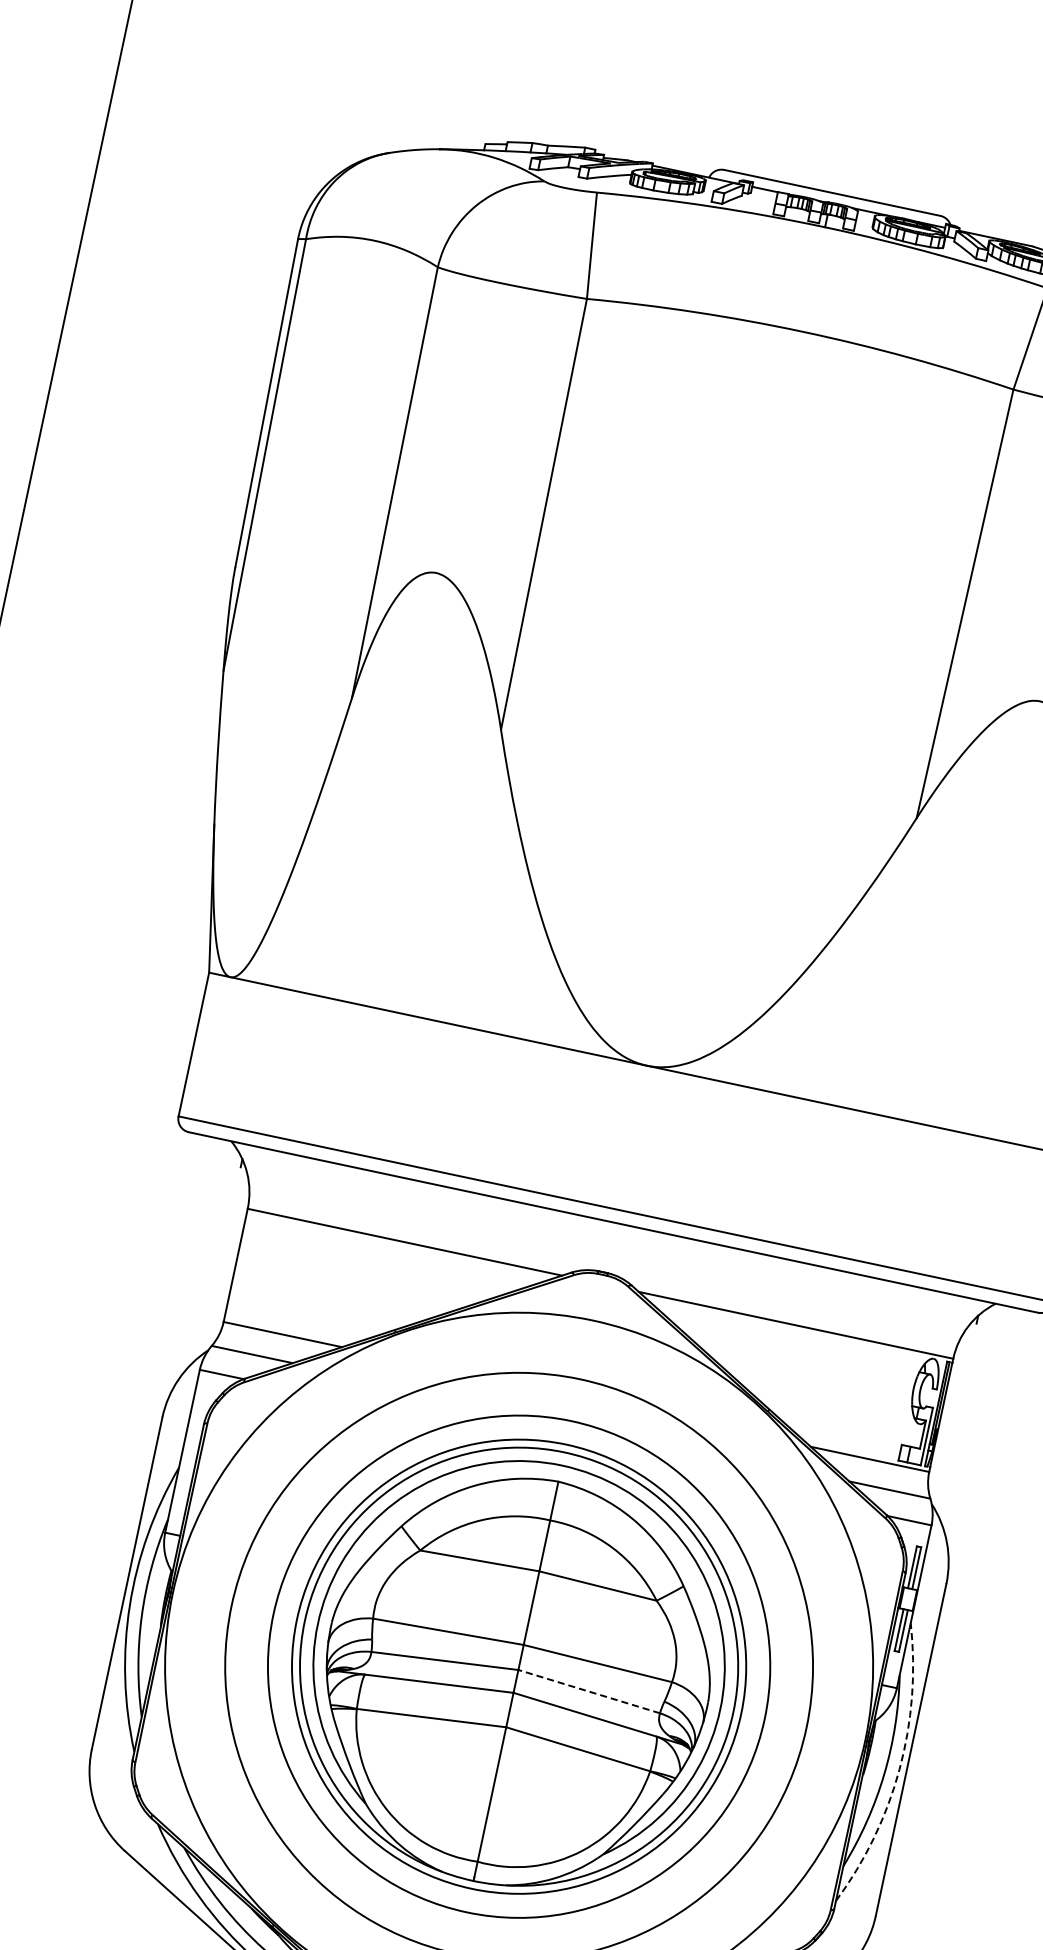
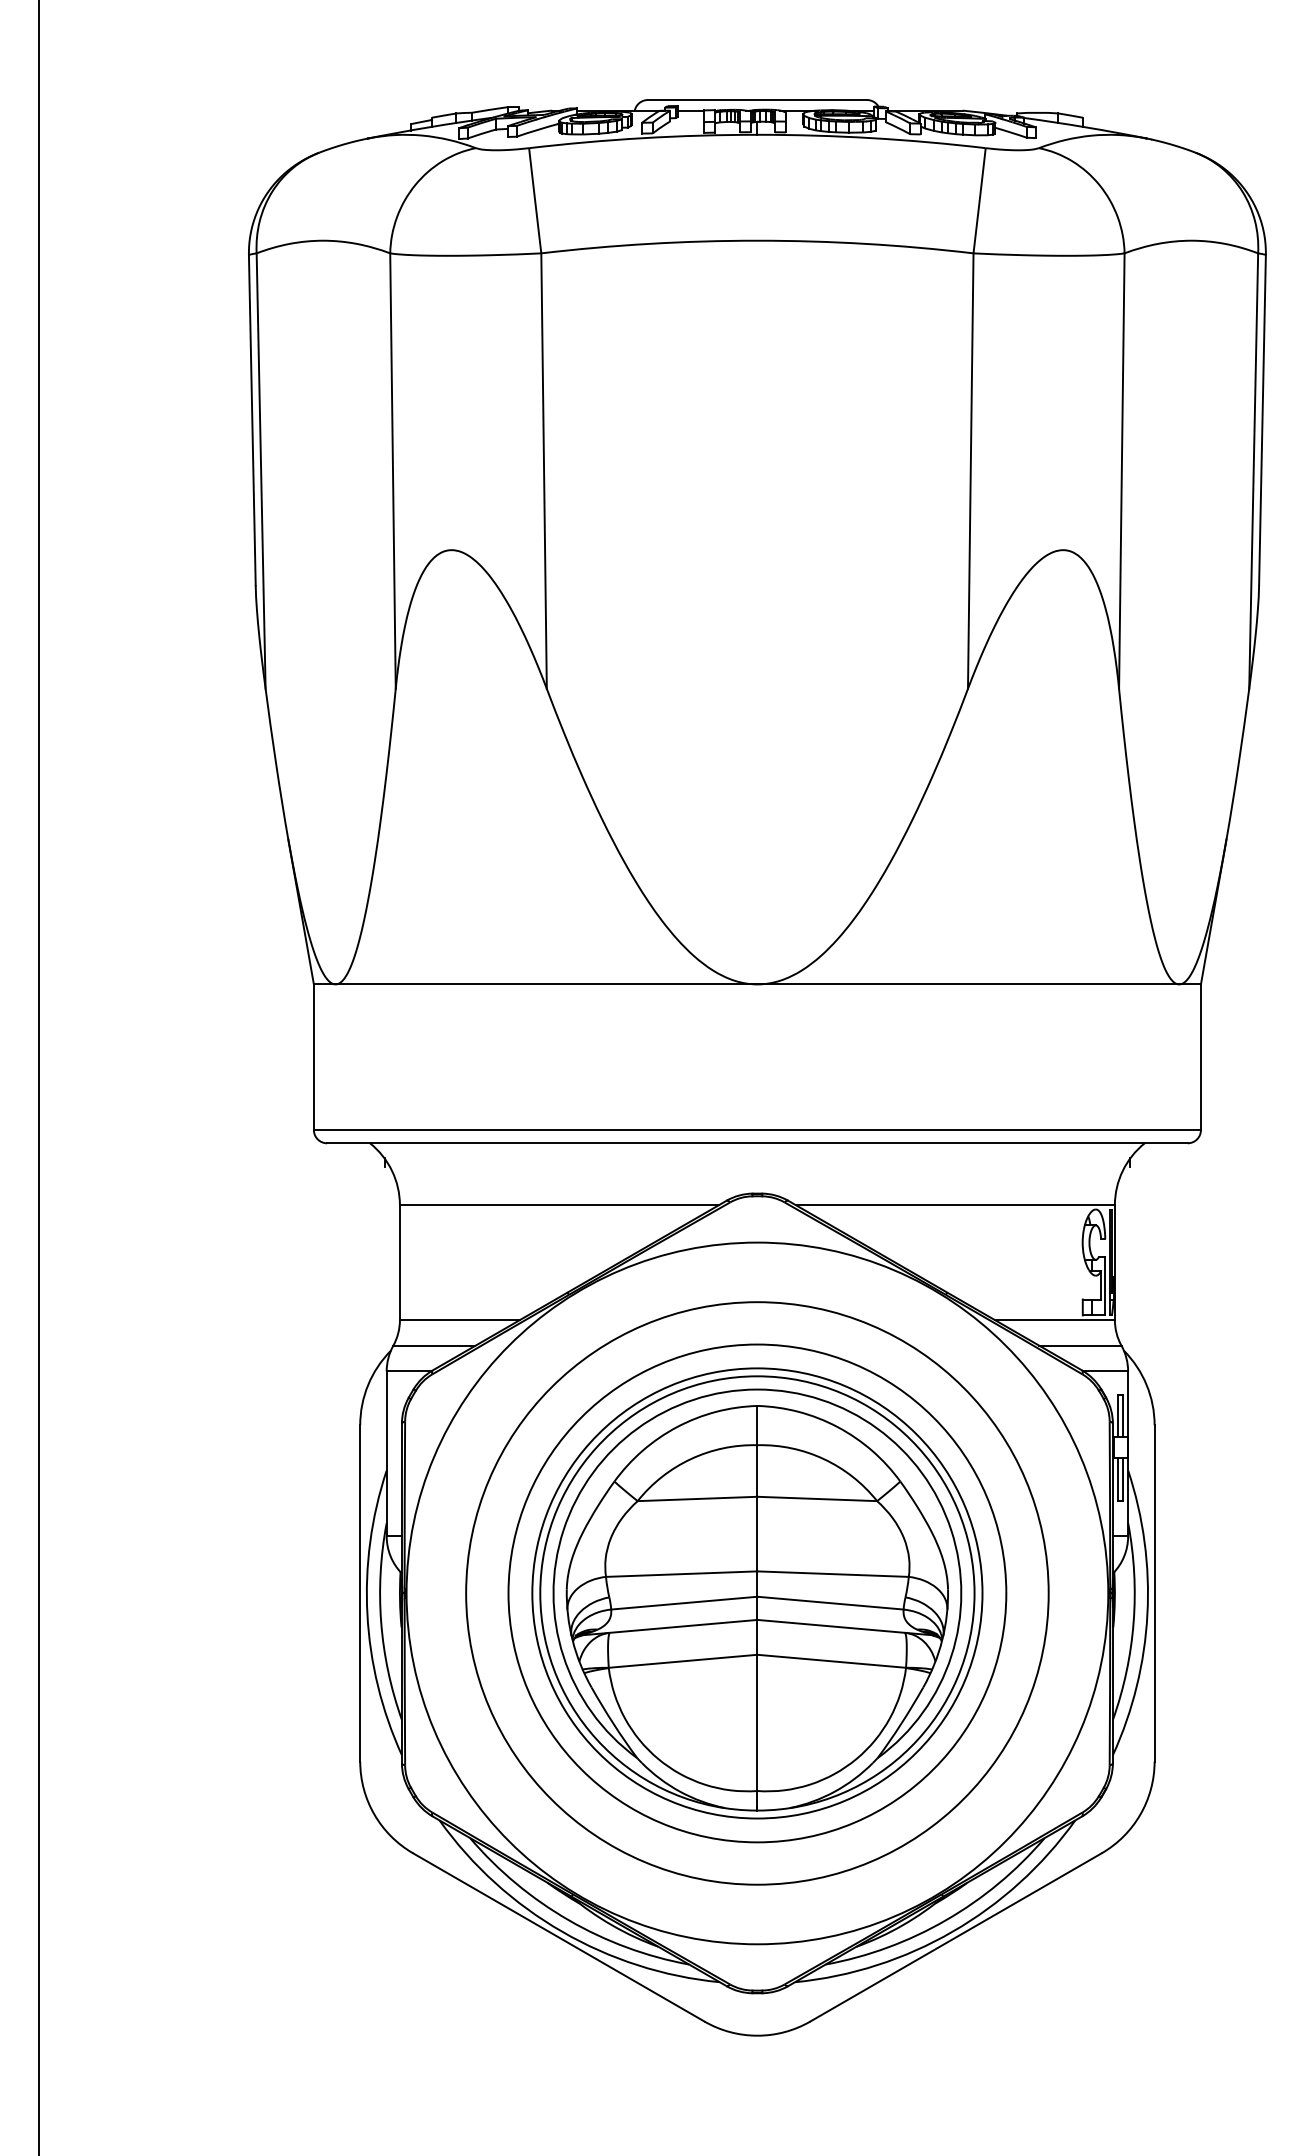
line: (589, 1691) -> (830, 1603), dashed -> solid
arc: (899, 1769) -> (1147, 1614), dashed -> solid

